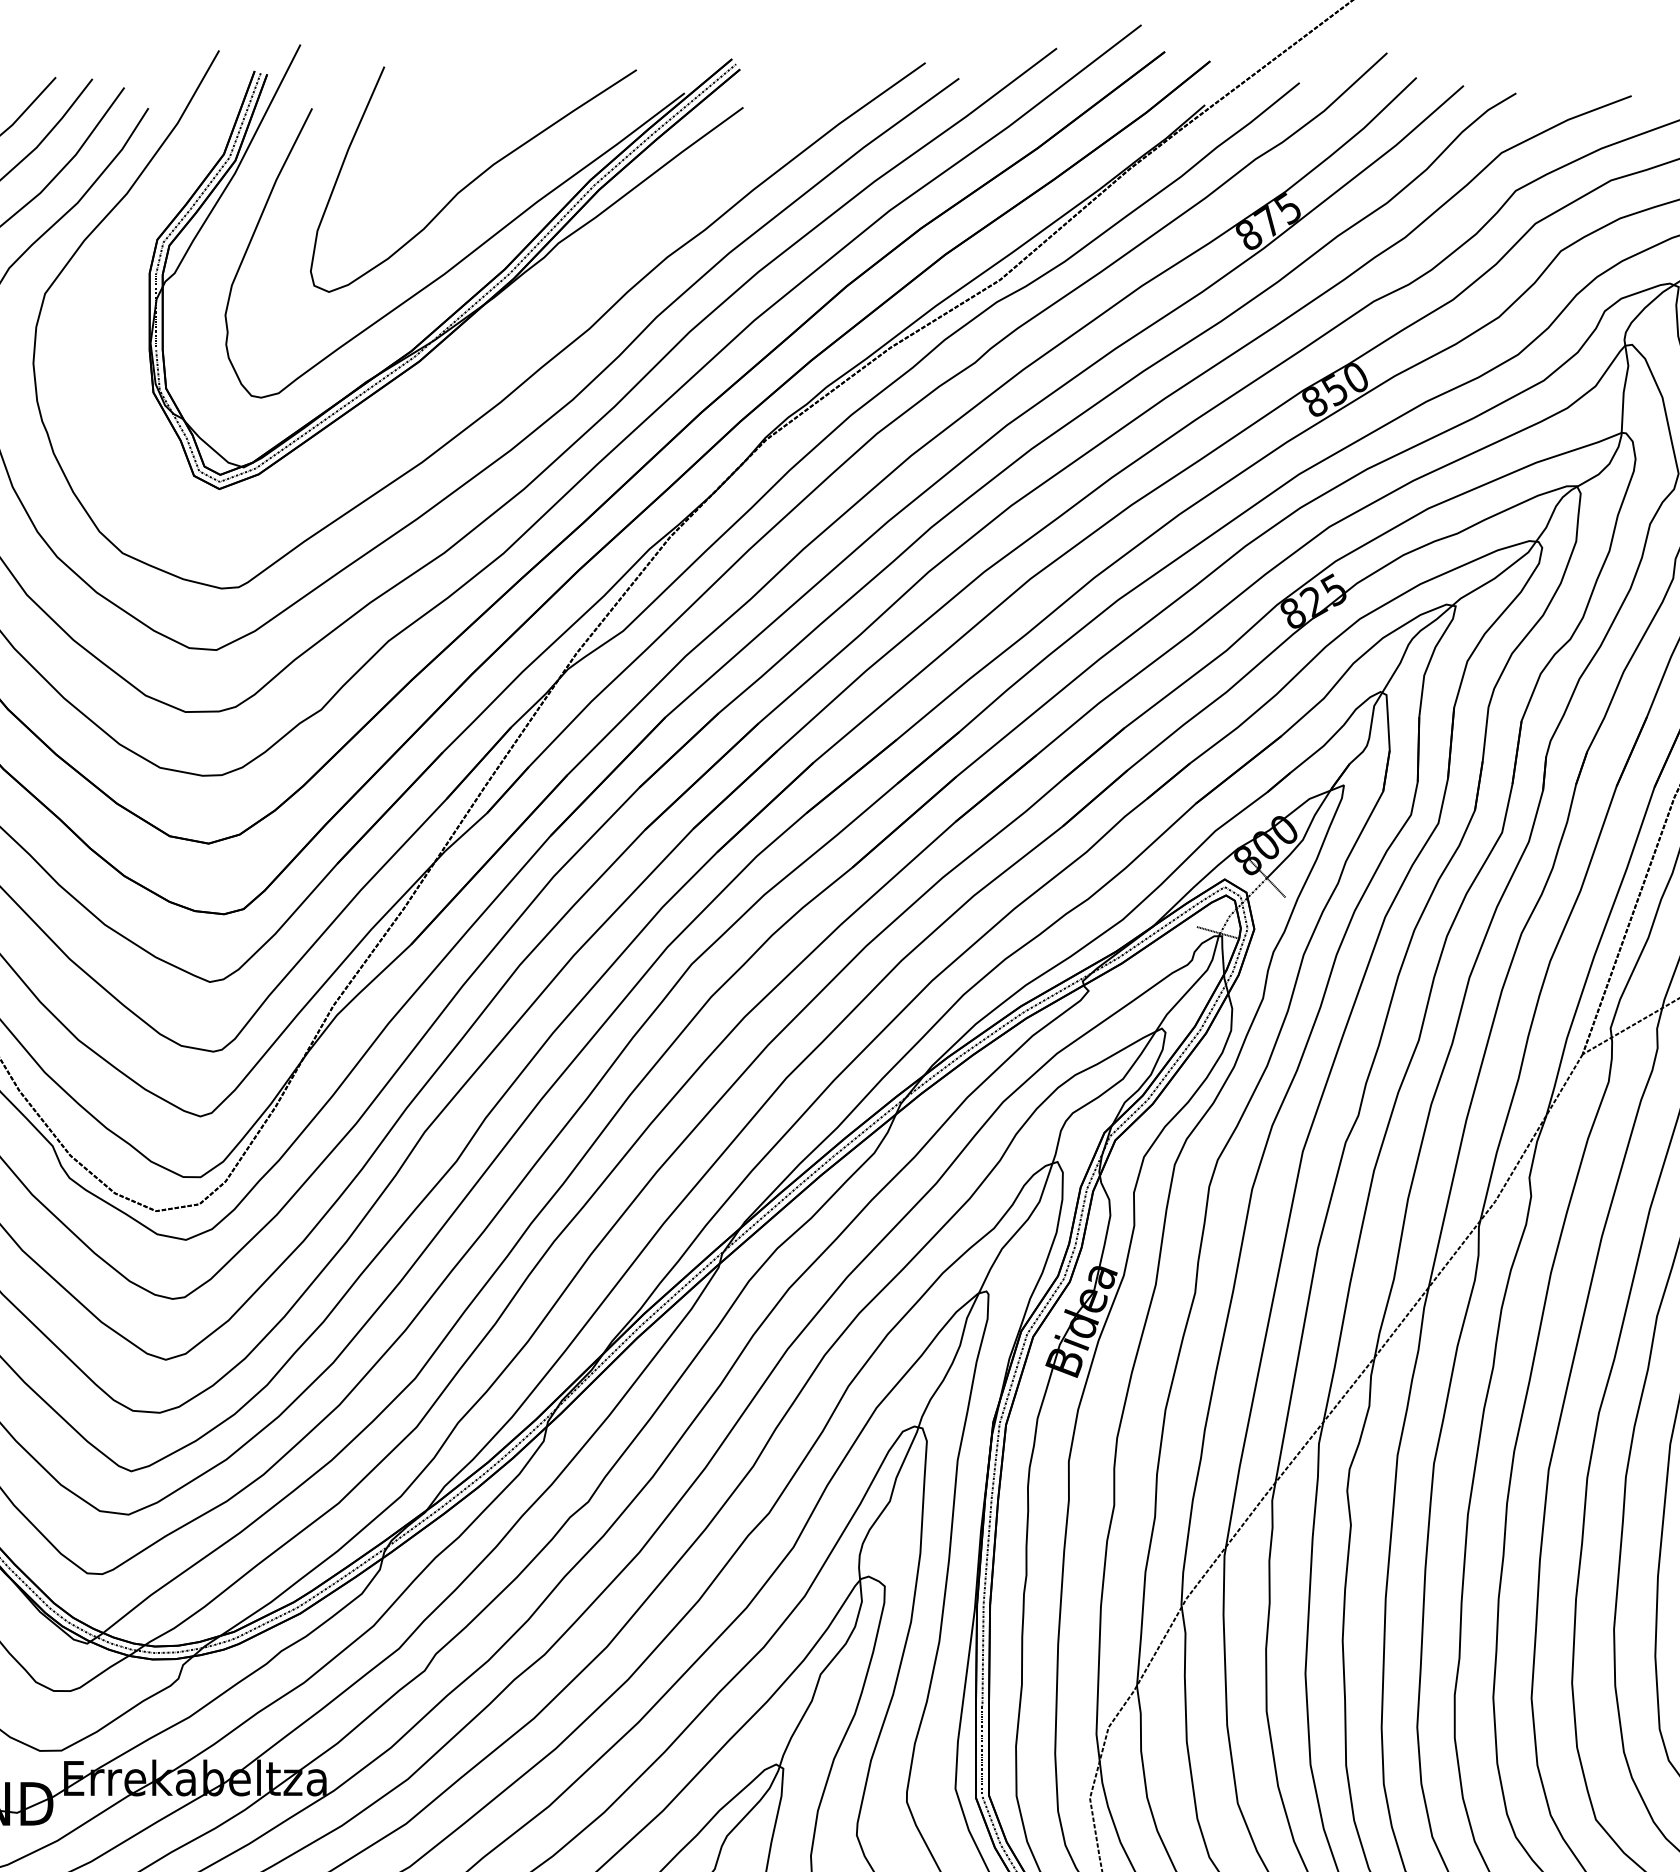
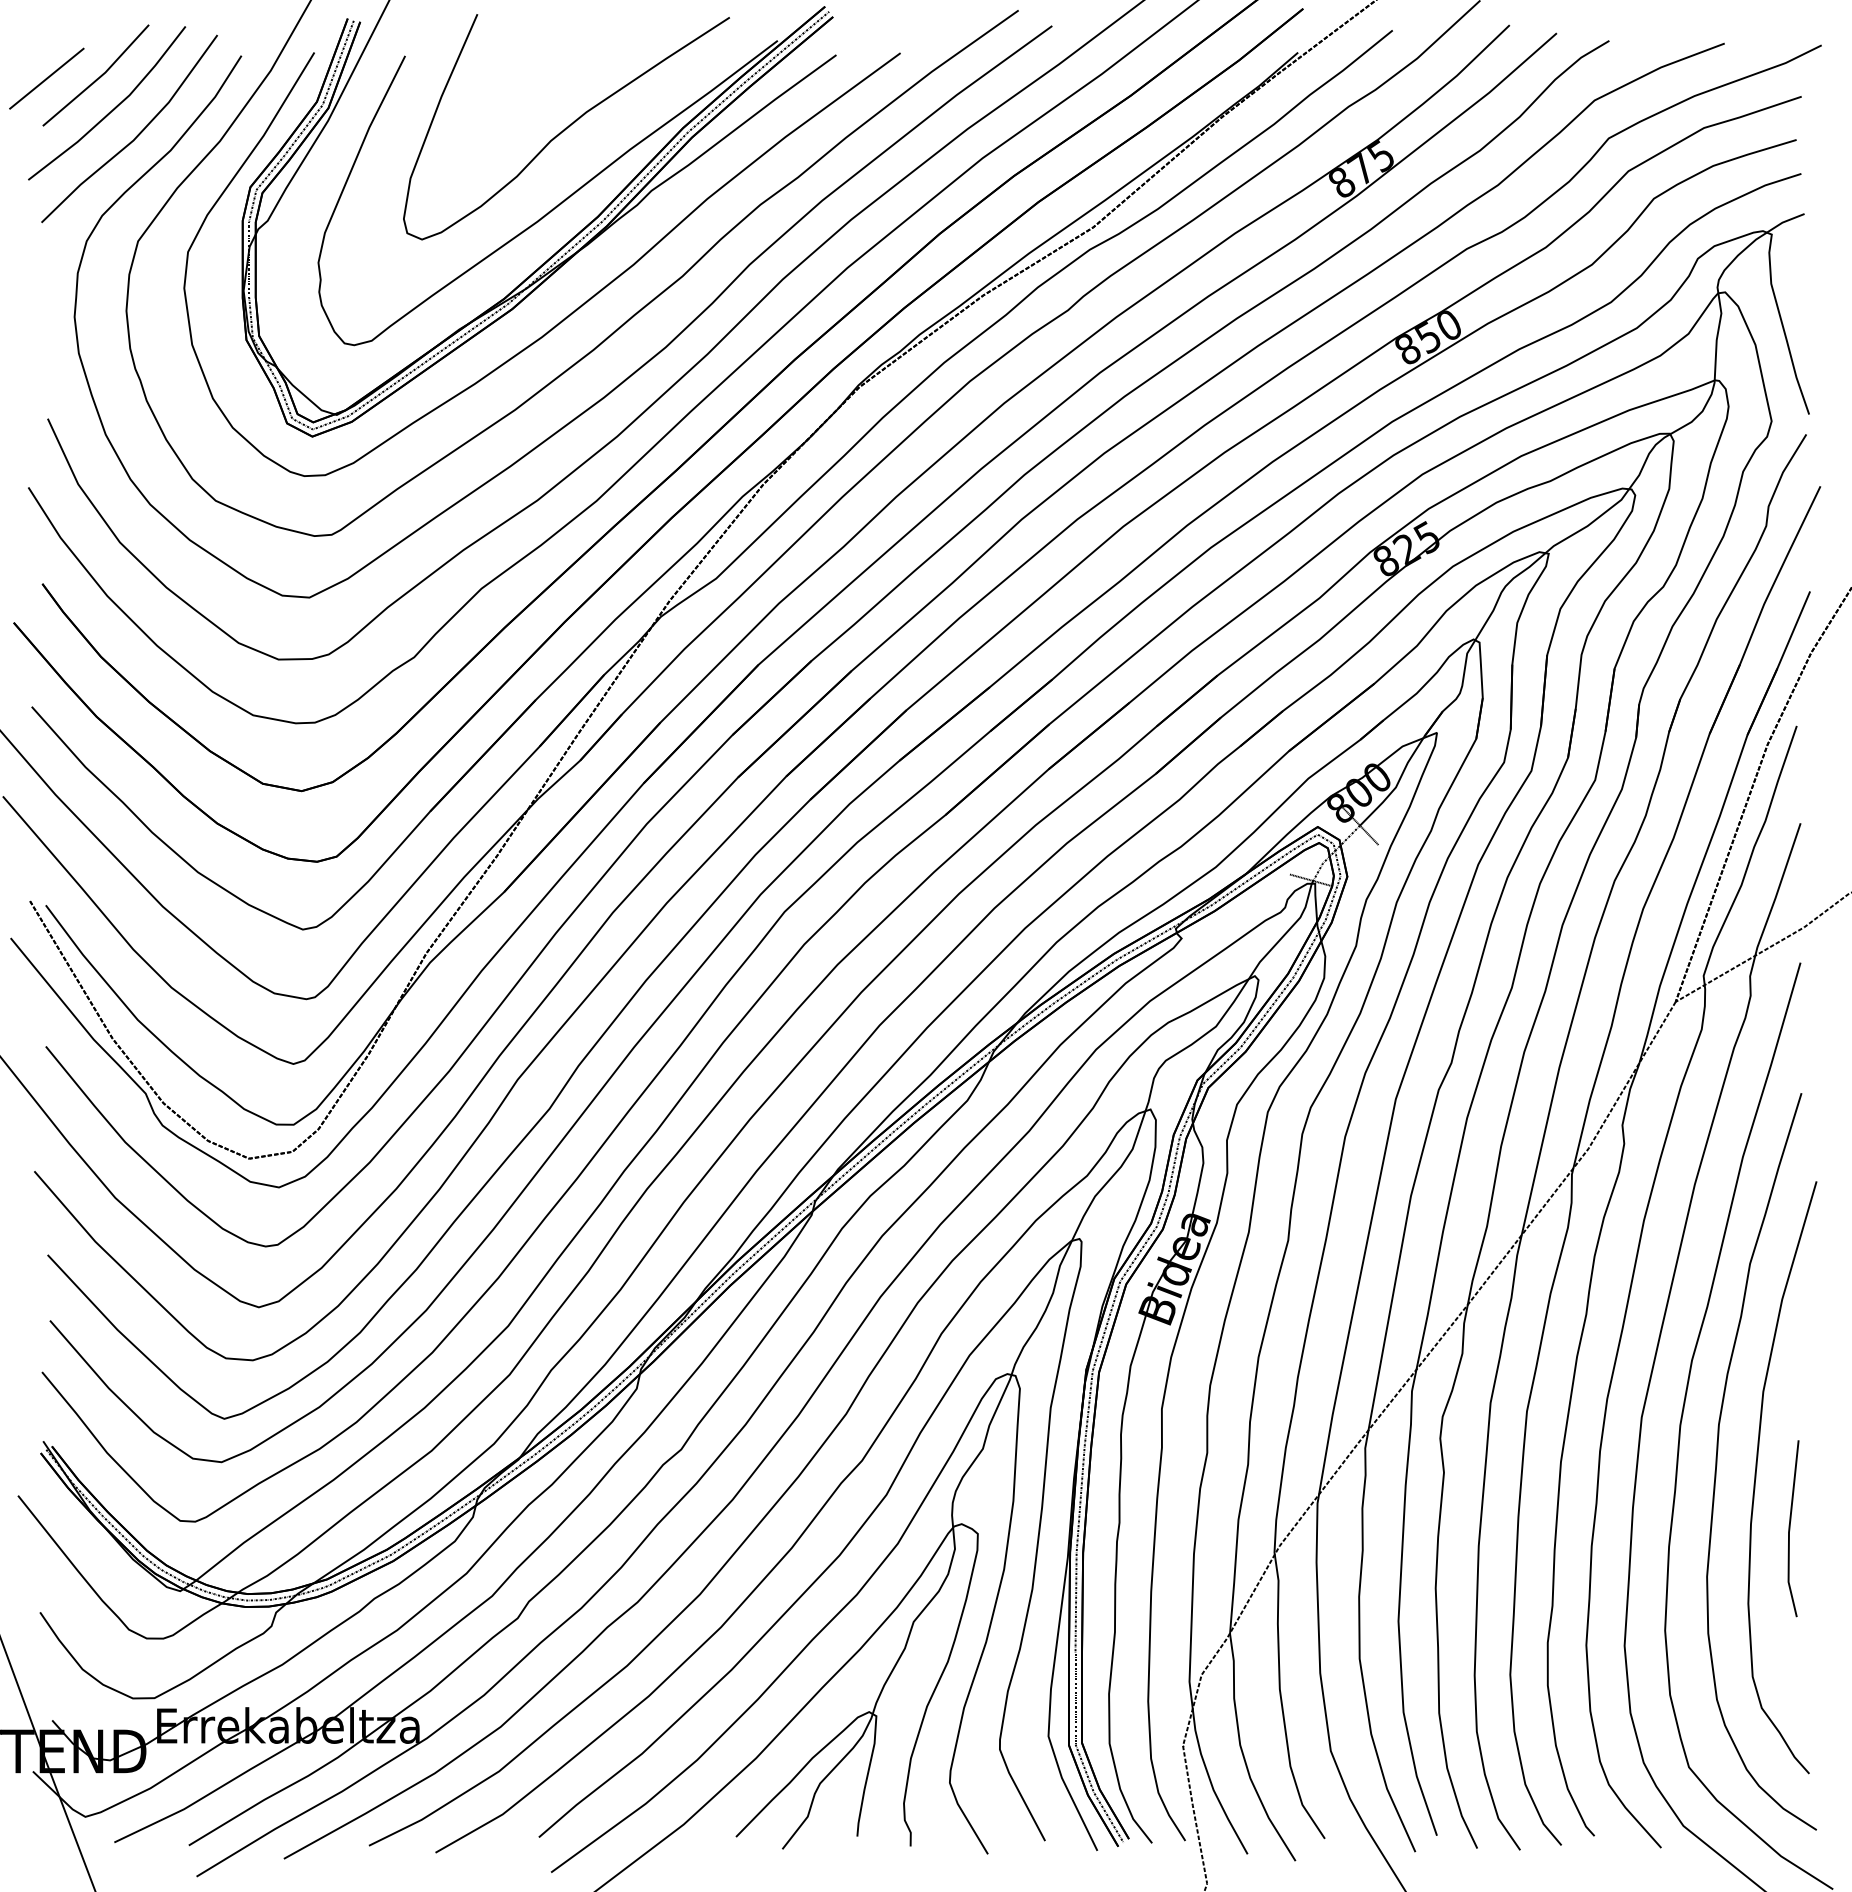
curve: (484, 359) -> (577, 307), added

